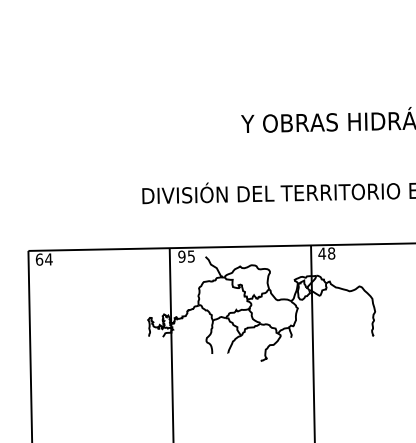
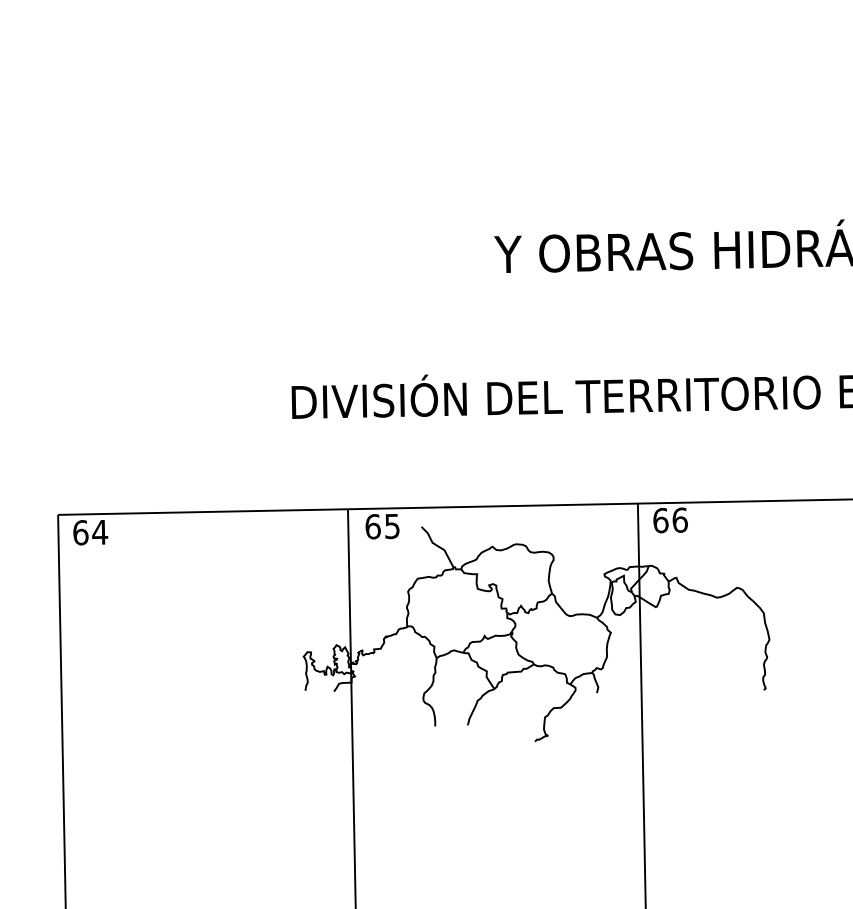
text: (326, 253) -> (669, 520), 48 -> 66
text: (181, 256) -> (372, 526), 95 -> 65

